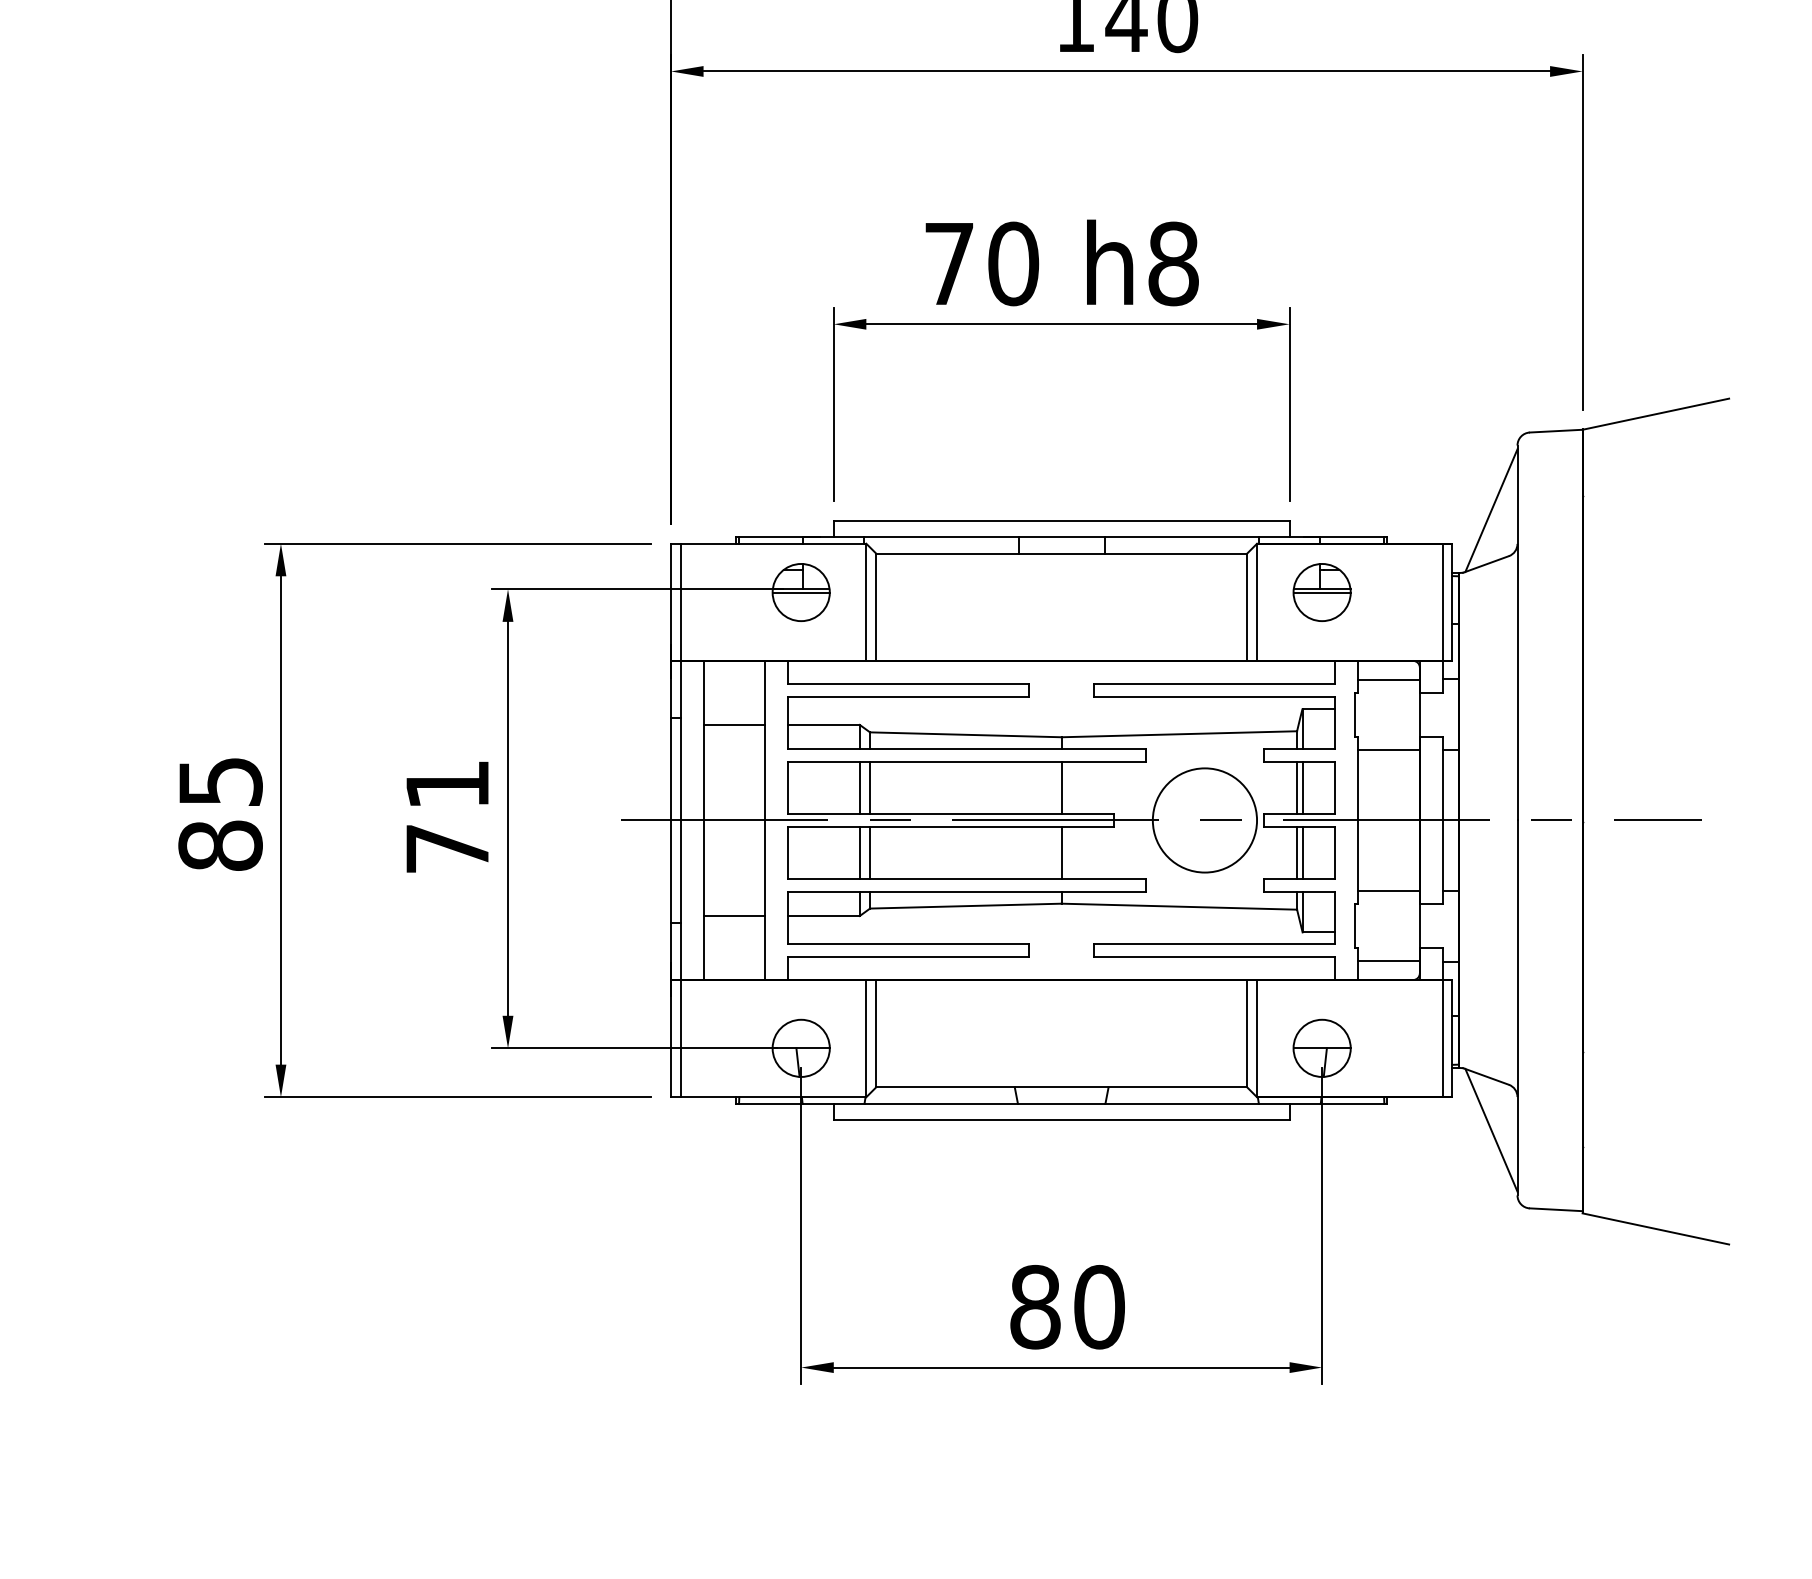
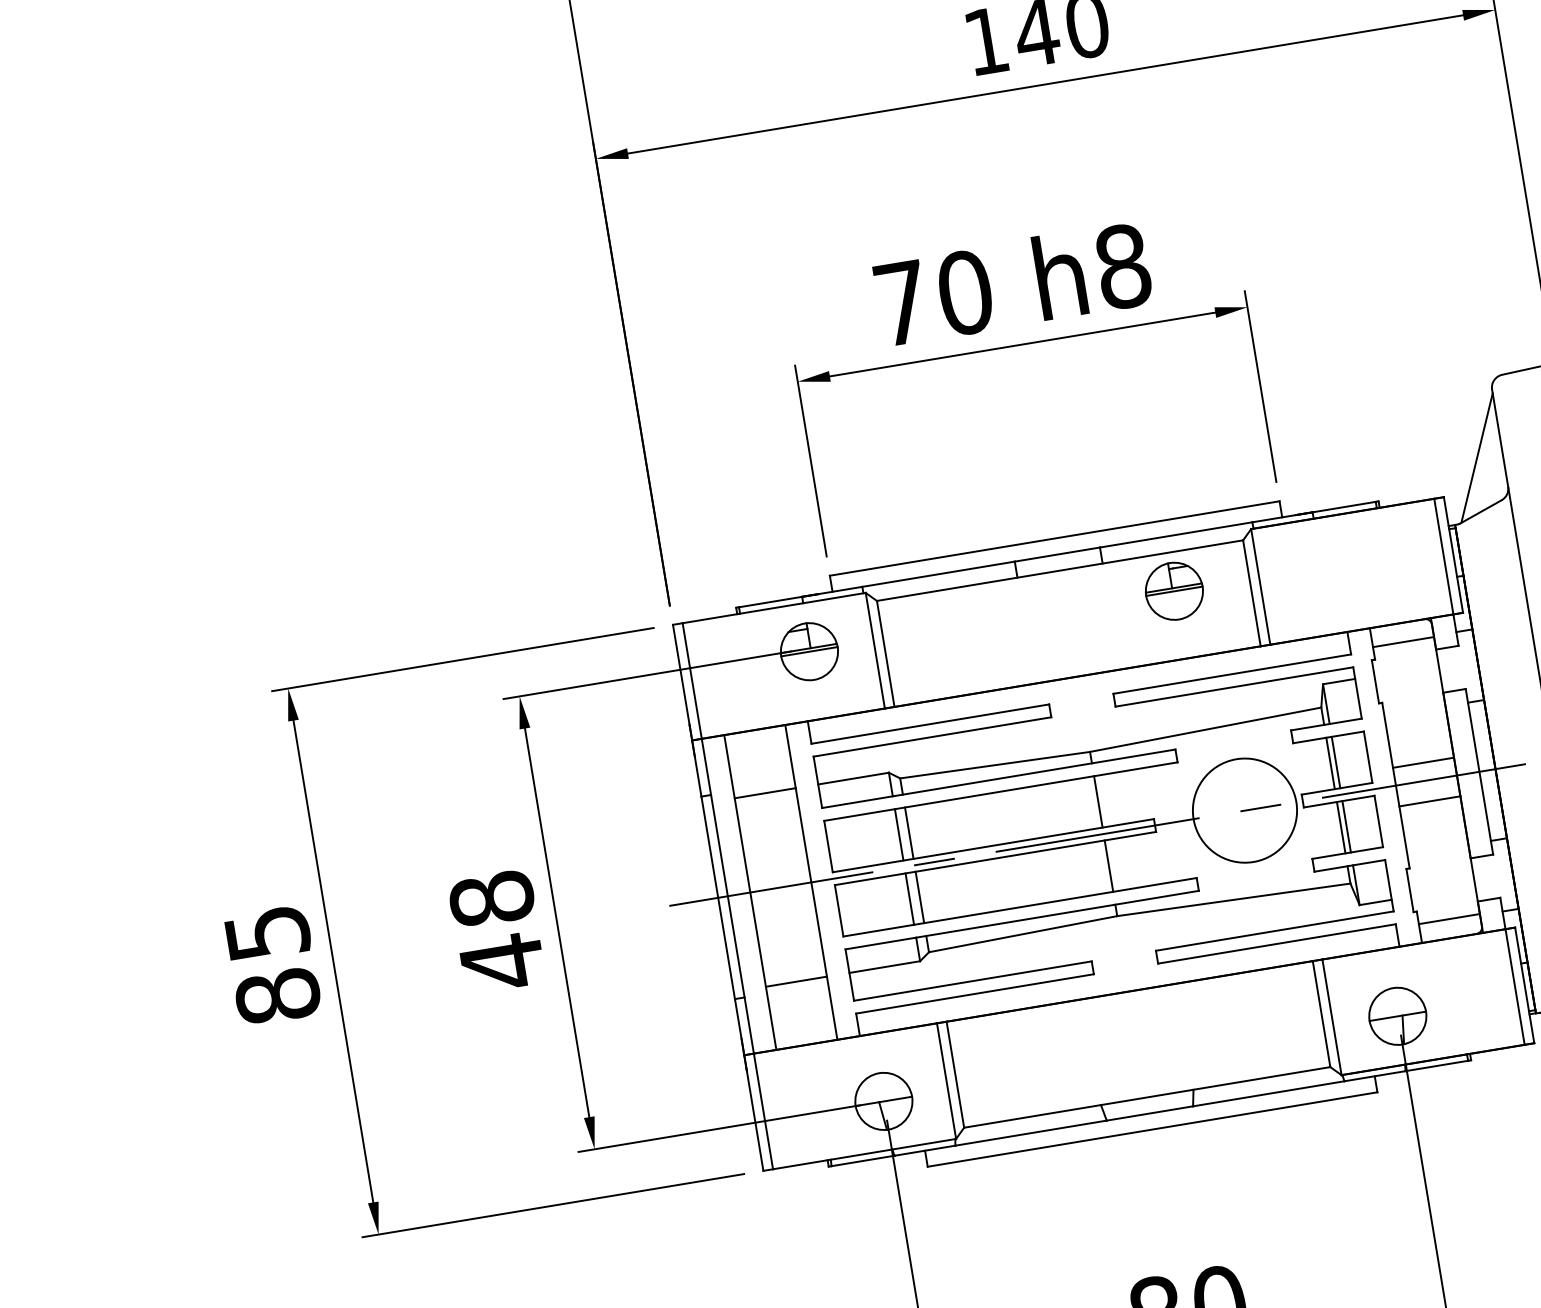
part: (1321, 592) -> (1173, 591), moved
line: (1388, 750) -> (1423, 762), moved
text: (447, 817) -> (497, 931), 71 -> 48
line: (1388, 890) -> (1429, 801), moved

